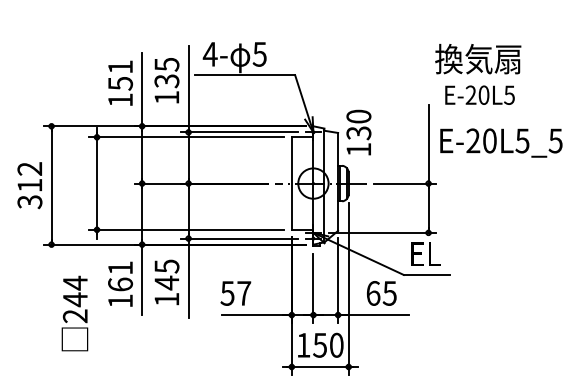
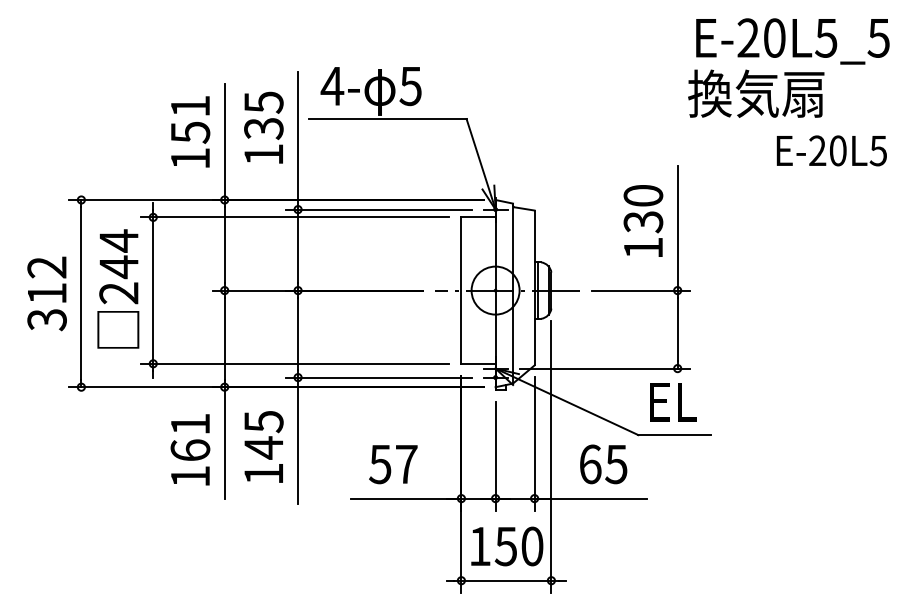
text: (479, 94) -> (831, 149), moved
text: (358, 132) -> (642, 220), moved
text: (501, 142) -> (793, 40), moved
text: (235, 293) -> (392, 464), moved
text: (74, 313) -> (117, 288), moved

